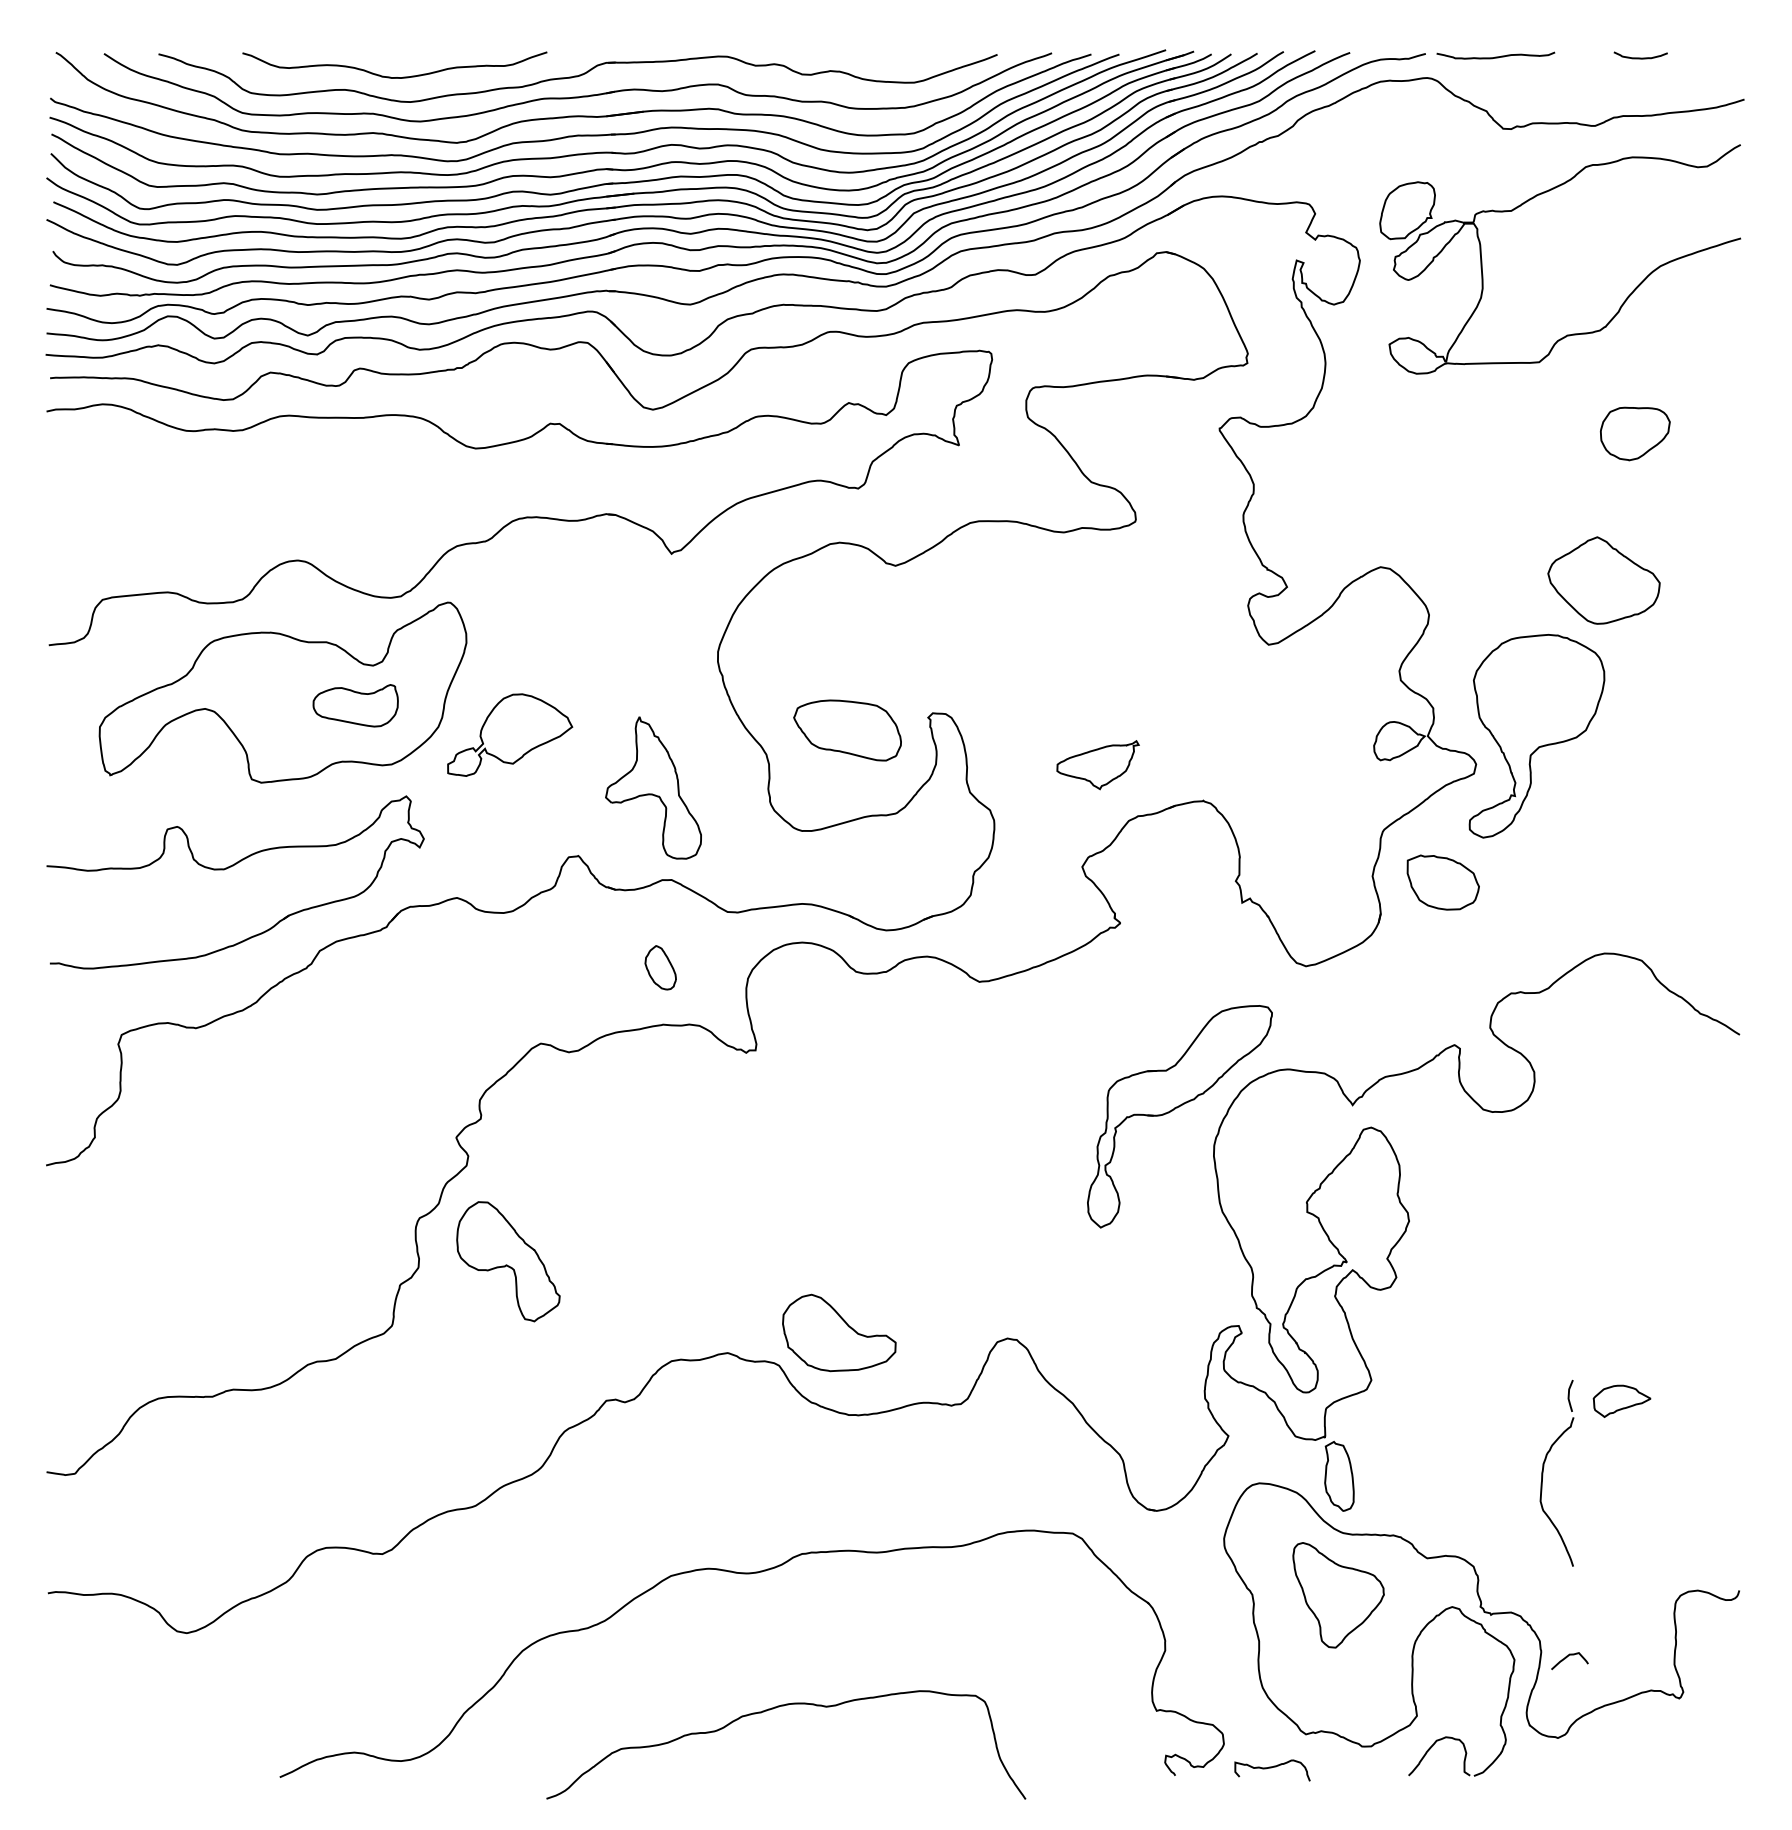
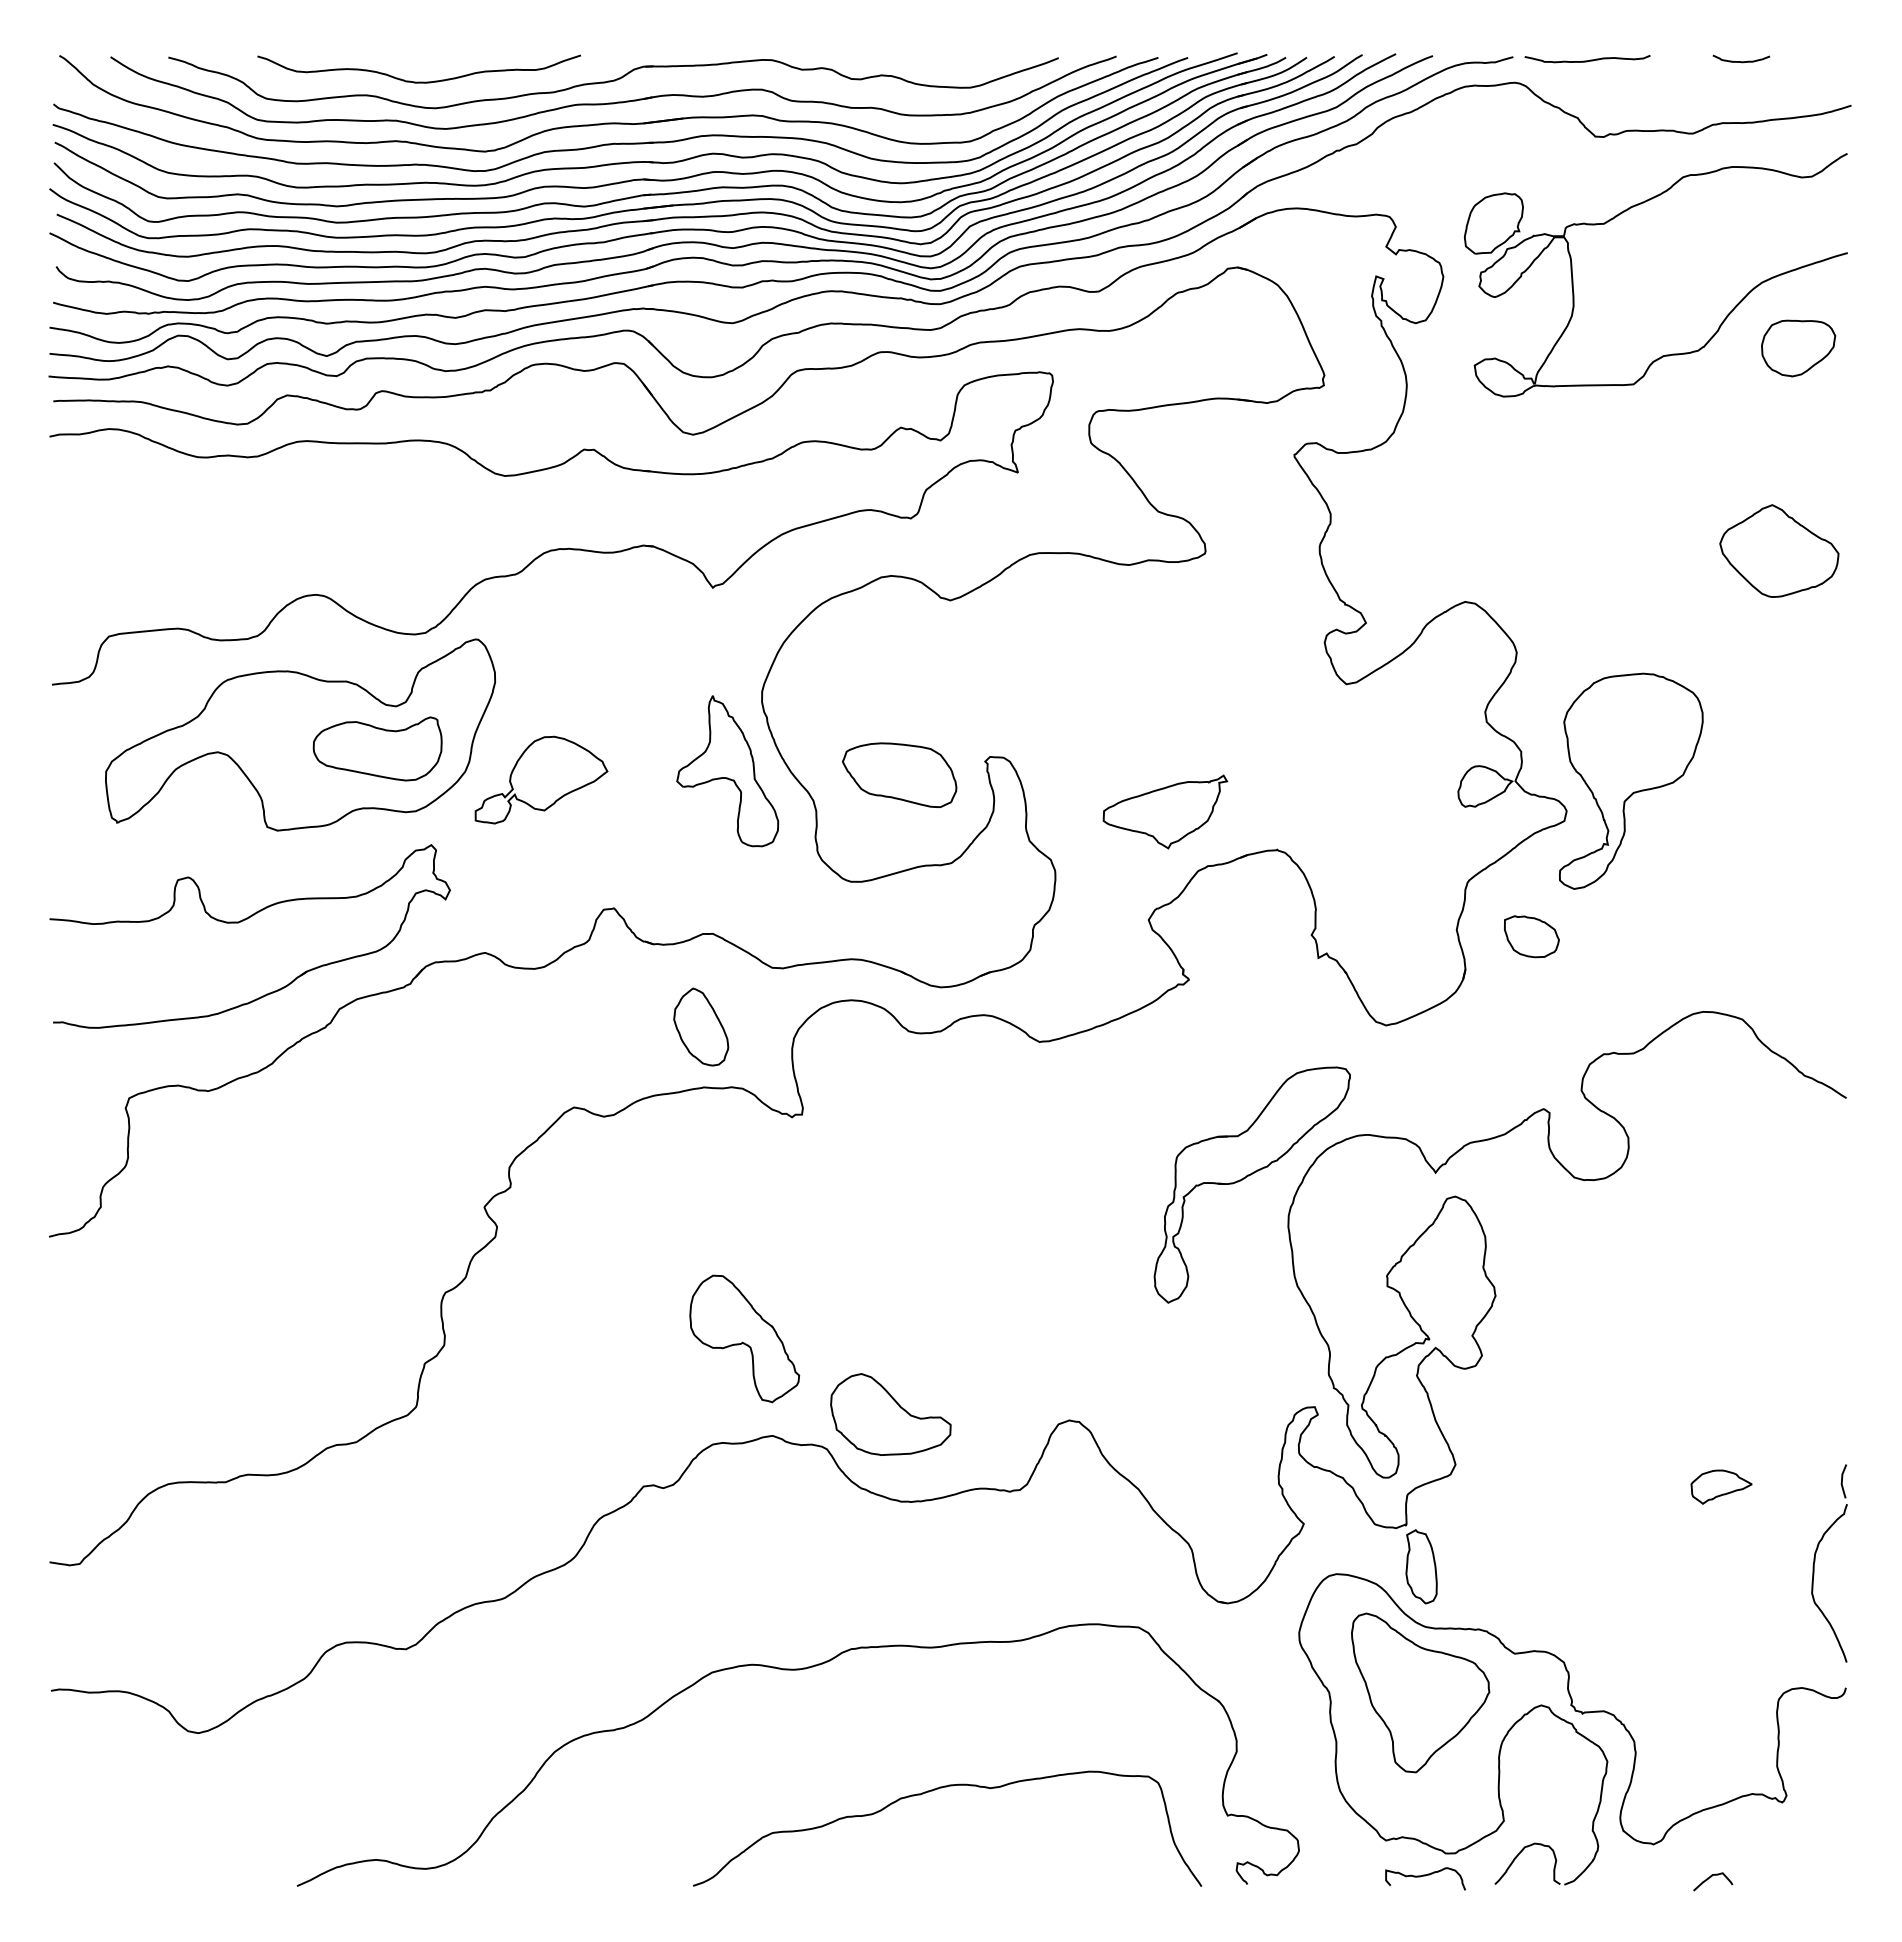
part: (1635, 433) -> (1798, 348), moved
part: (1604, 580) -> (1779, 550), moved
part: (355, 705) -> (377, 748), size x1.43
part: (1098, 764) -> (1165, 811), size x1.43
part: (653, 788) -> (727, 771), moved
part: (1443, 882) -> (1531, 936), size x0.71
part: (660, 967) -> (701, 1026), size x1.67
part: (508, 1261) -> (744, 1338), moved
part: (1543, 1471) -> (1815, 1561), moved
part: (1338, 1594) -> (1420, 1692), size x1.43
curve: (1568, 1657) -> (1711, 1877), moved
curve: (774, 1708) -> (935, 1790), moved
curve: (1272, 1768) -> (1425, 1876), moved

